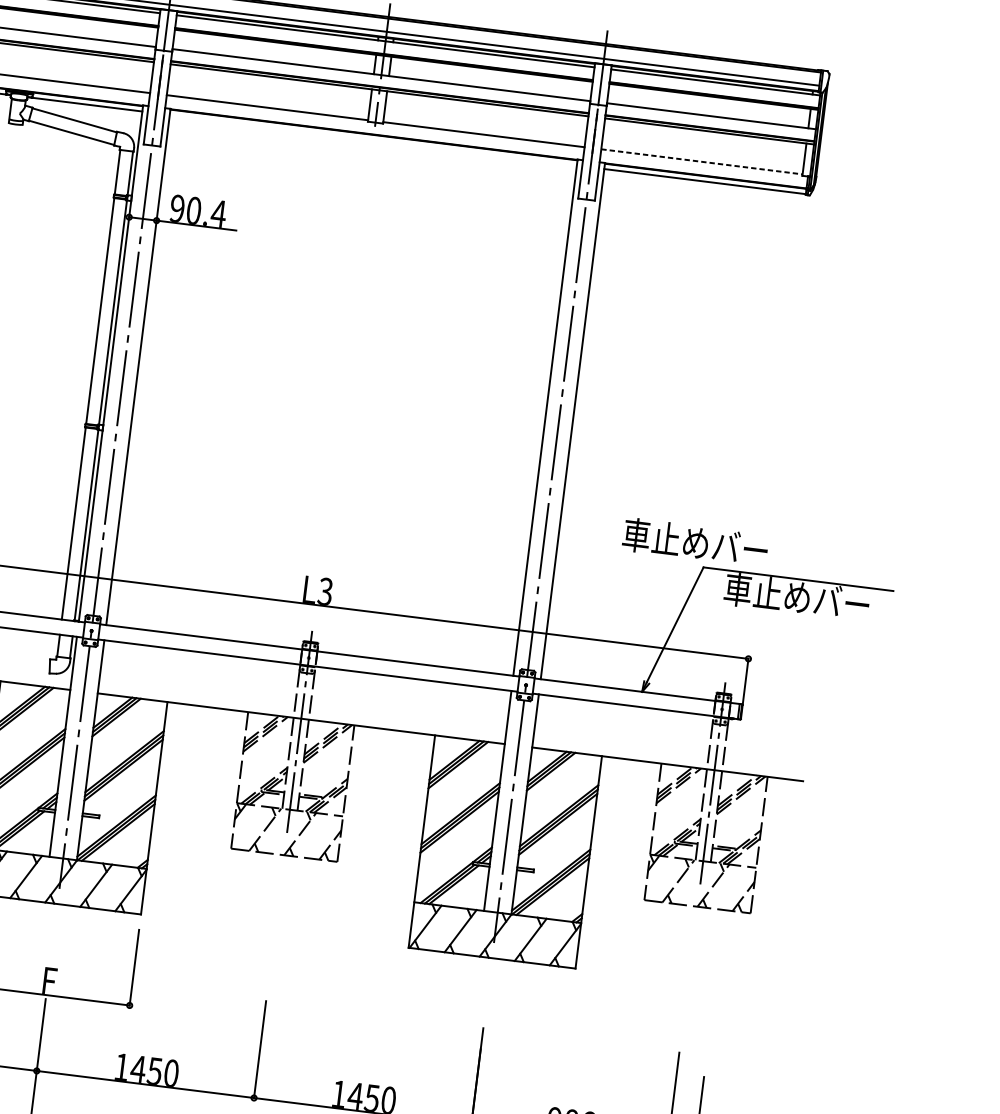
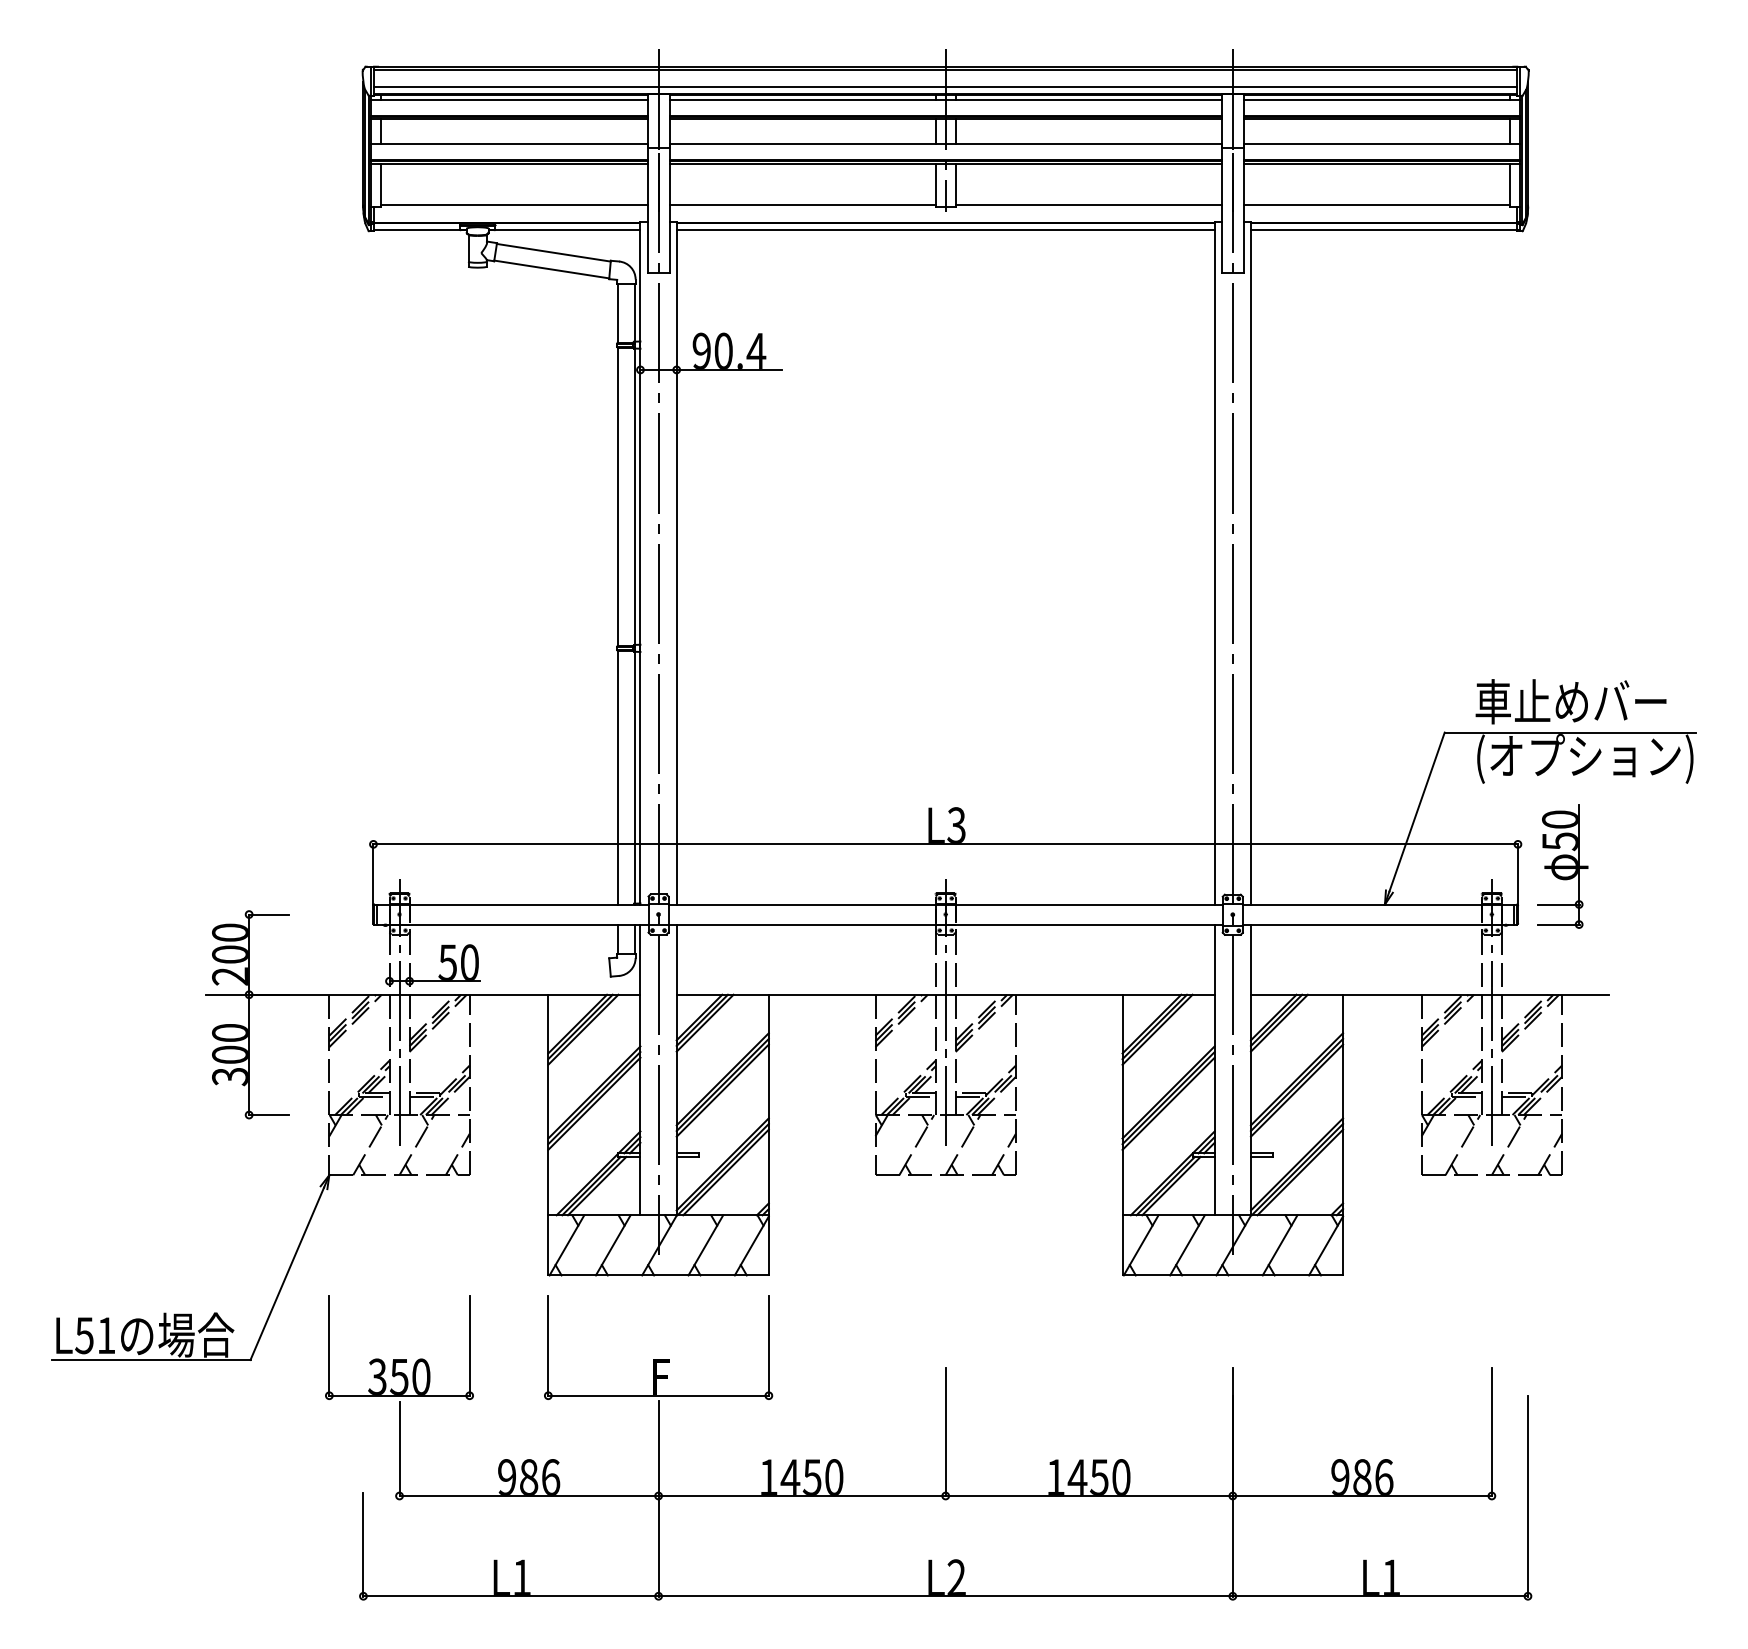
line: (373, 140) -> (945, 230), added
line: (702, 162) -> (1377, 205), dashed -> solid
text: (695, 542) -> (1570, 701), moved
text: (806, 600) -> (1584, 758), 車止めバー -> (オプション)
part: (780, 679) -> (1562, 866), added

